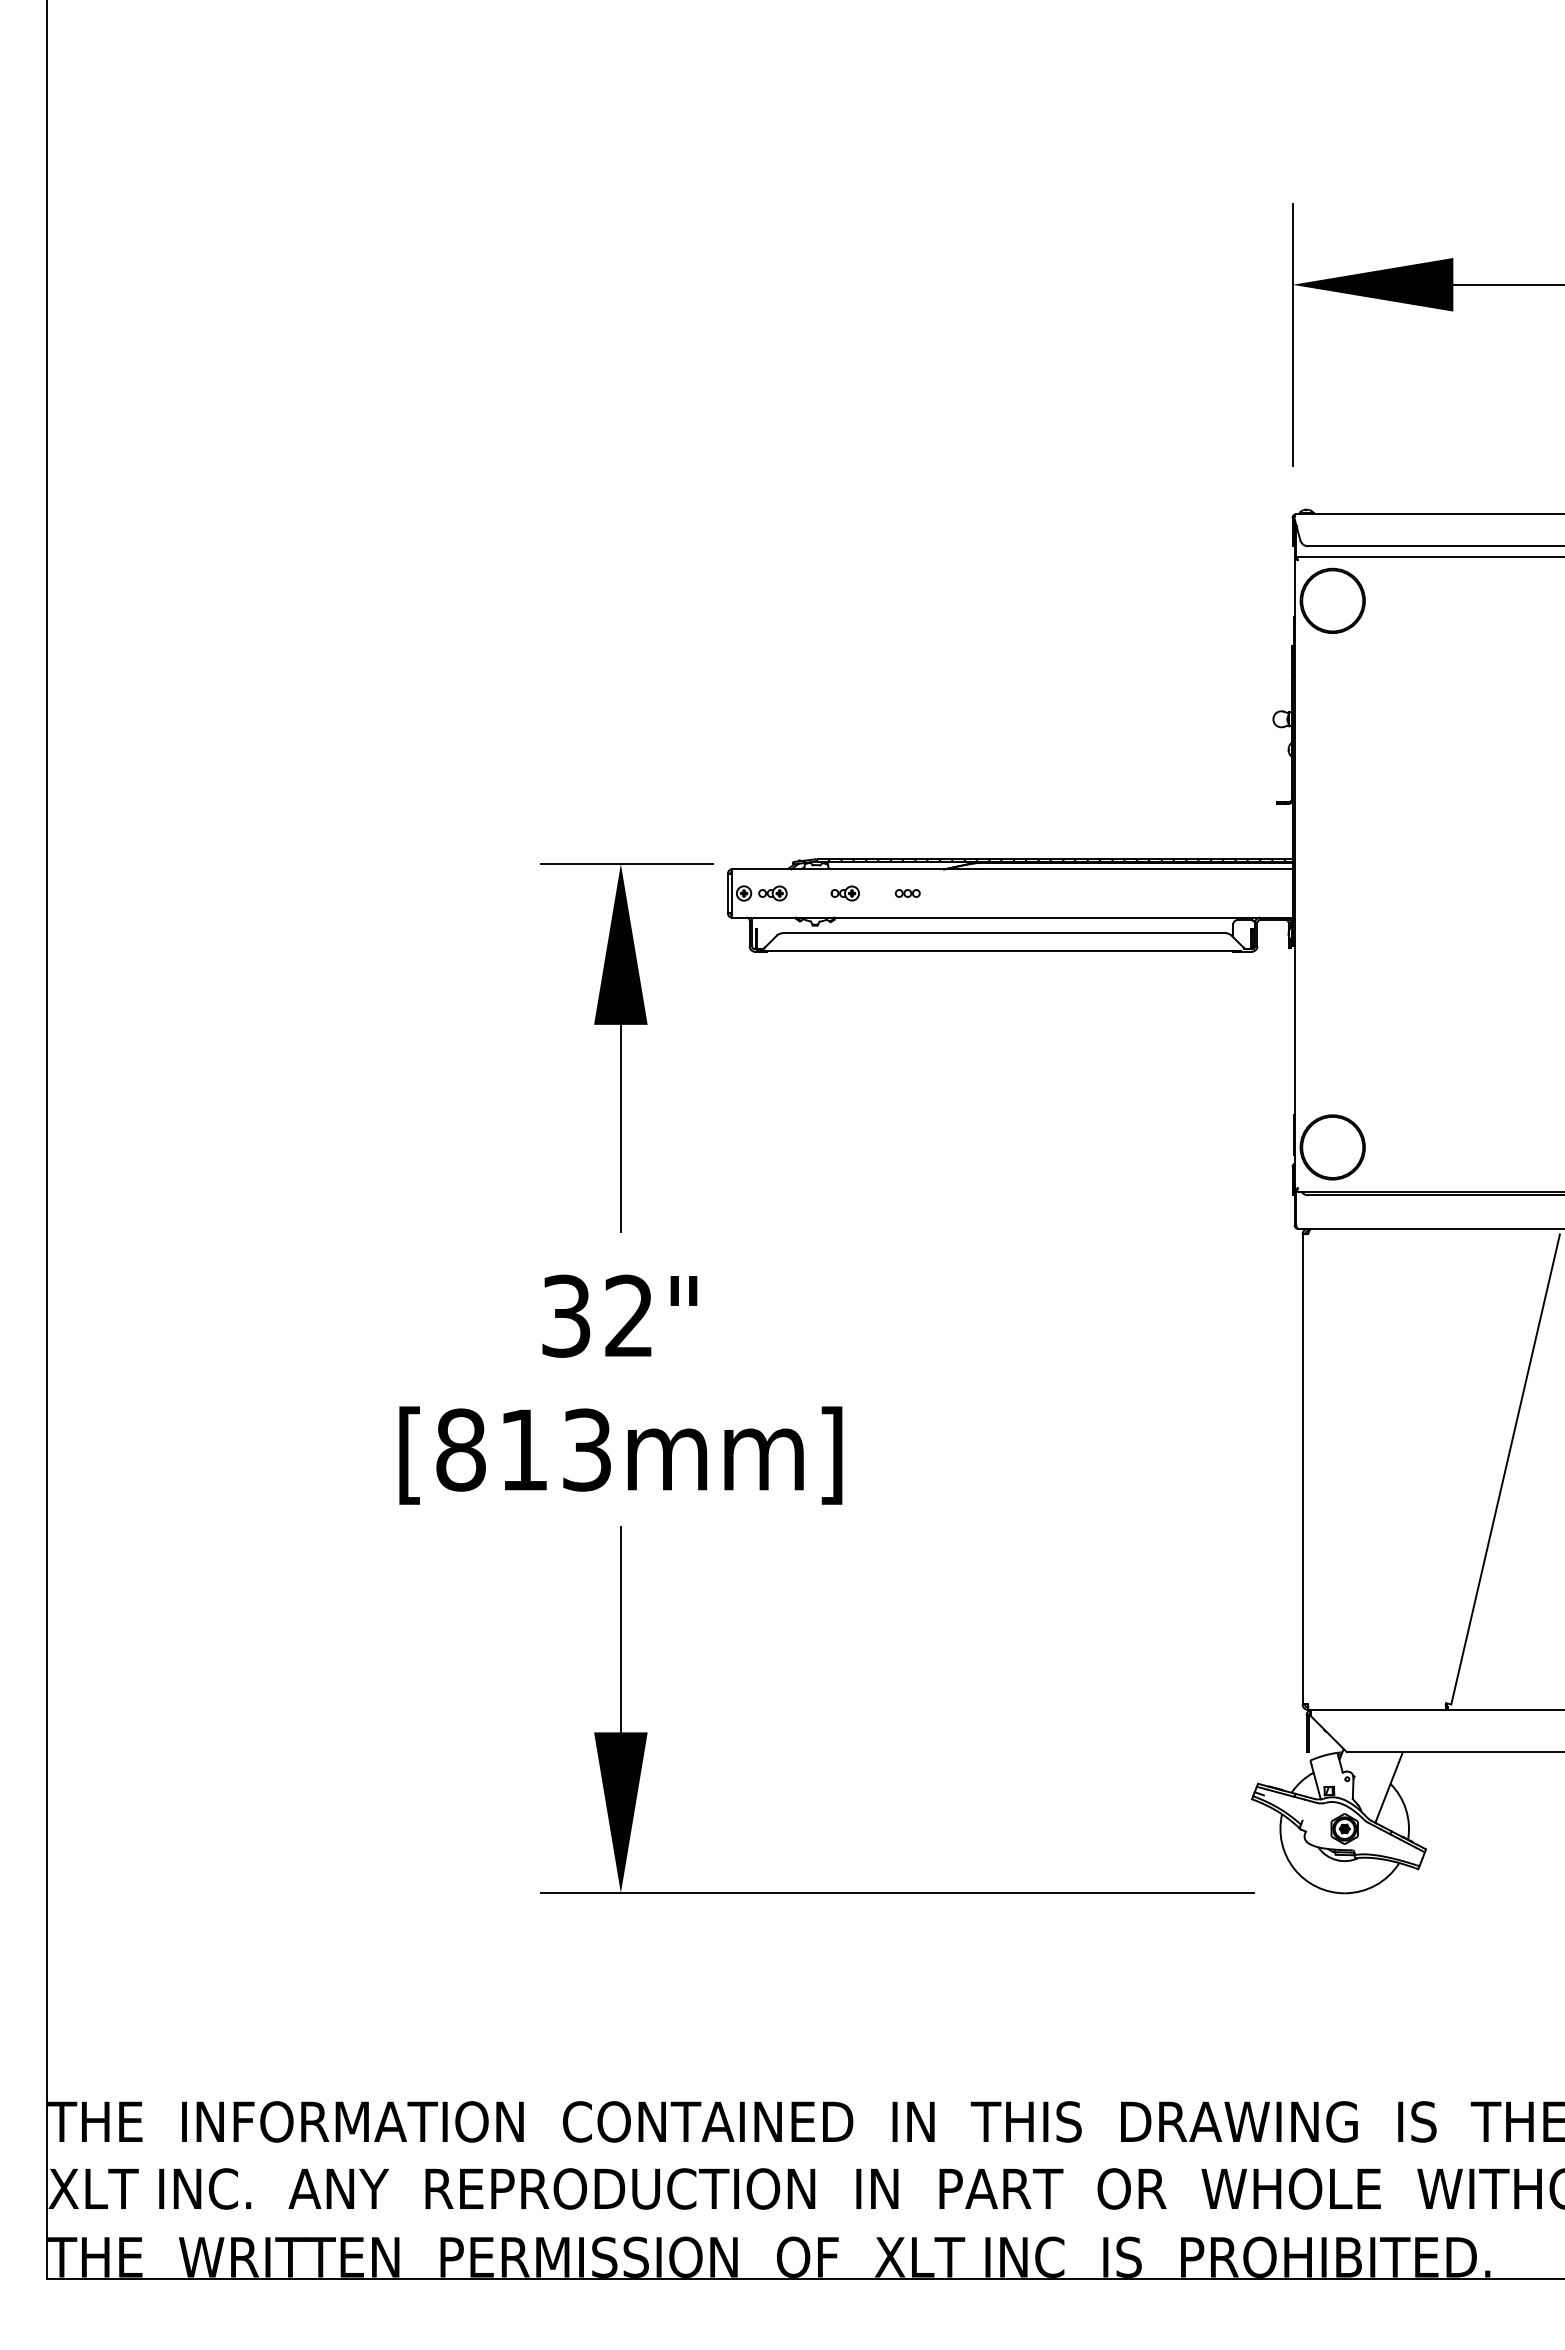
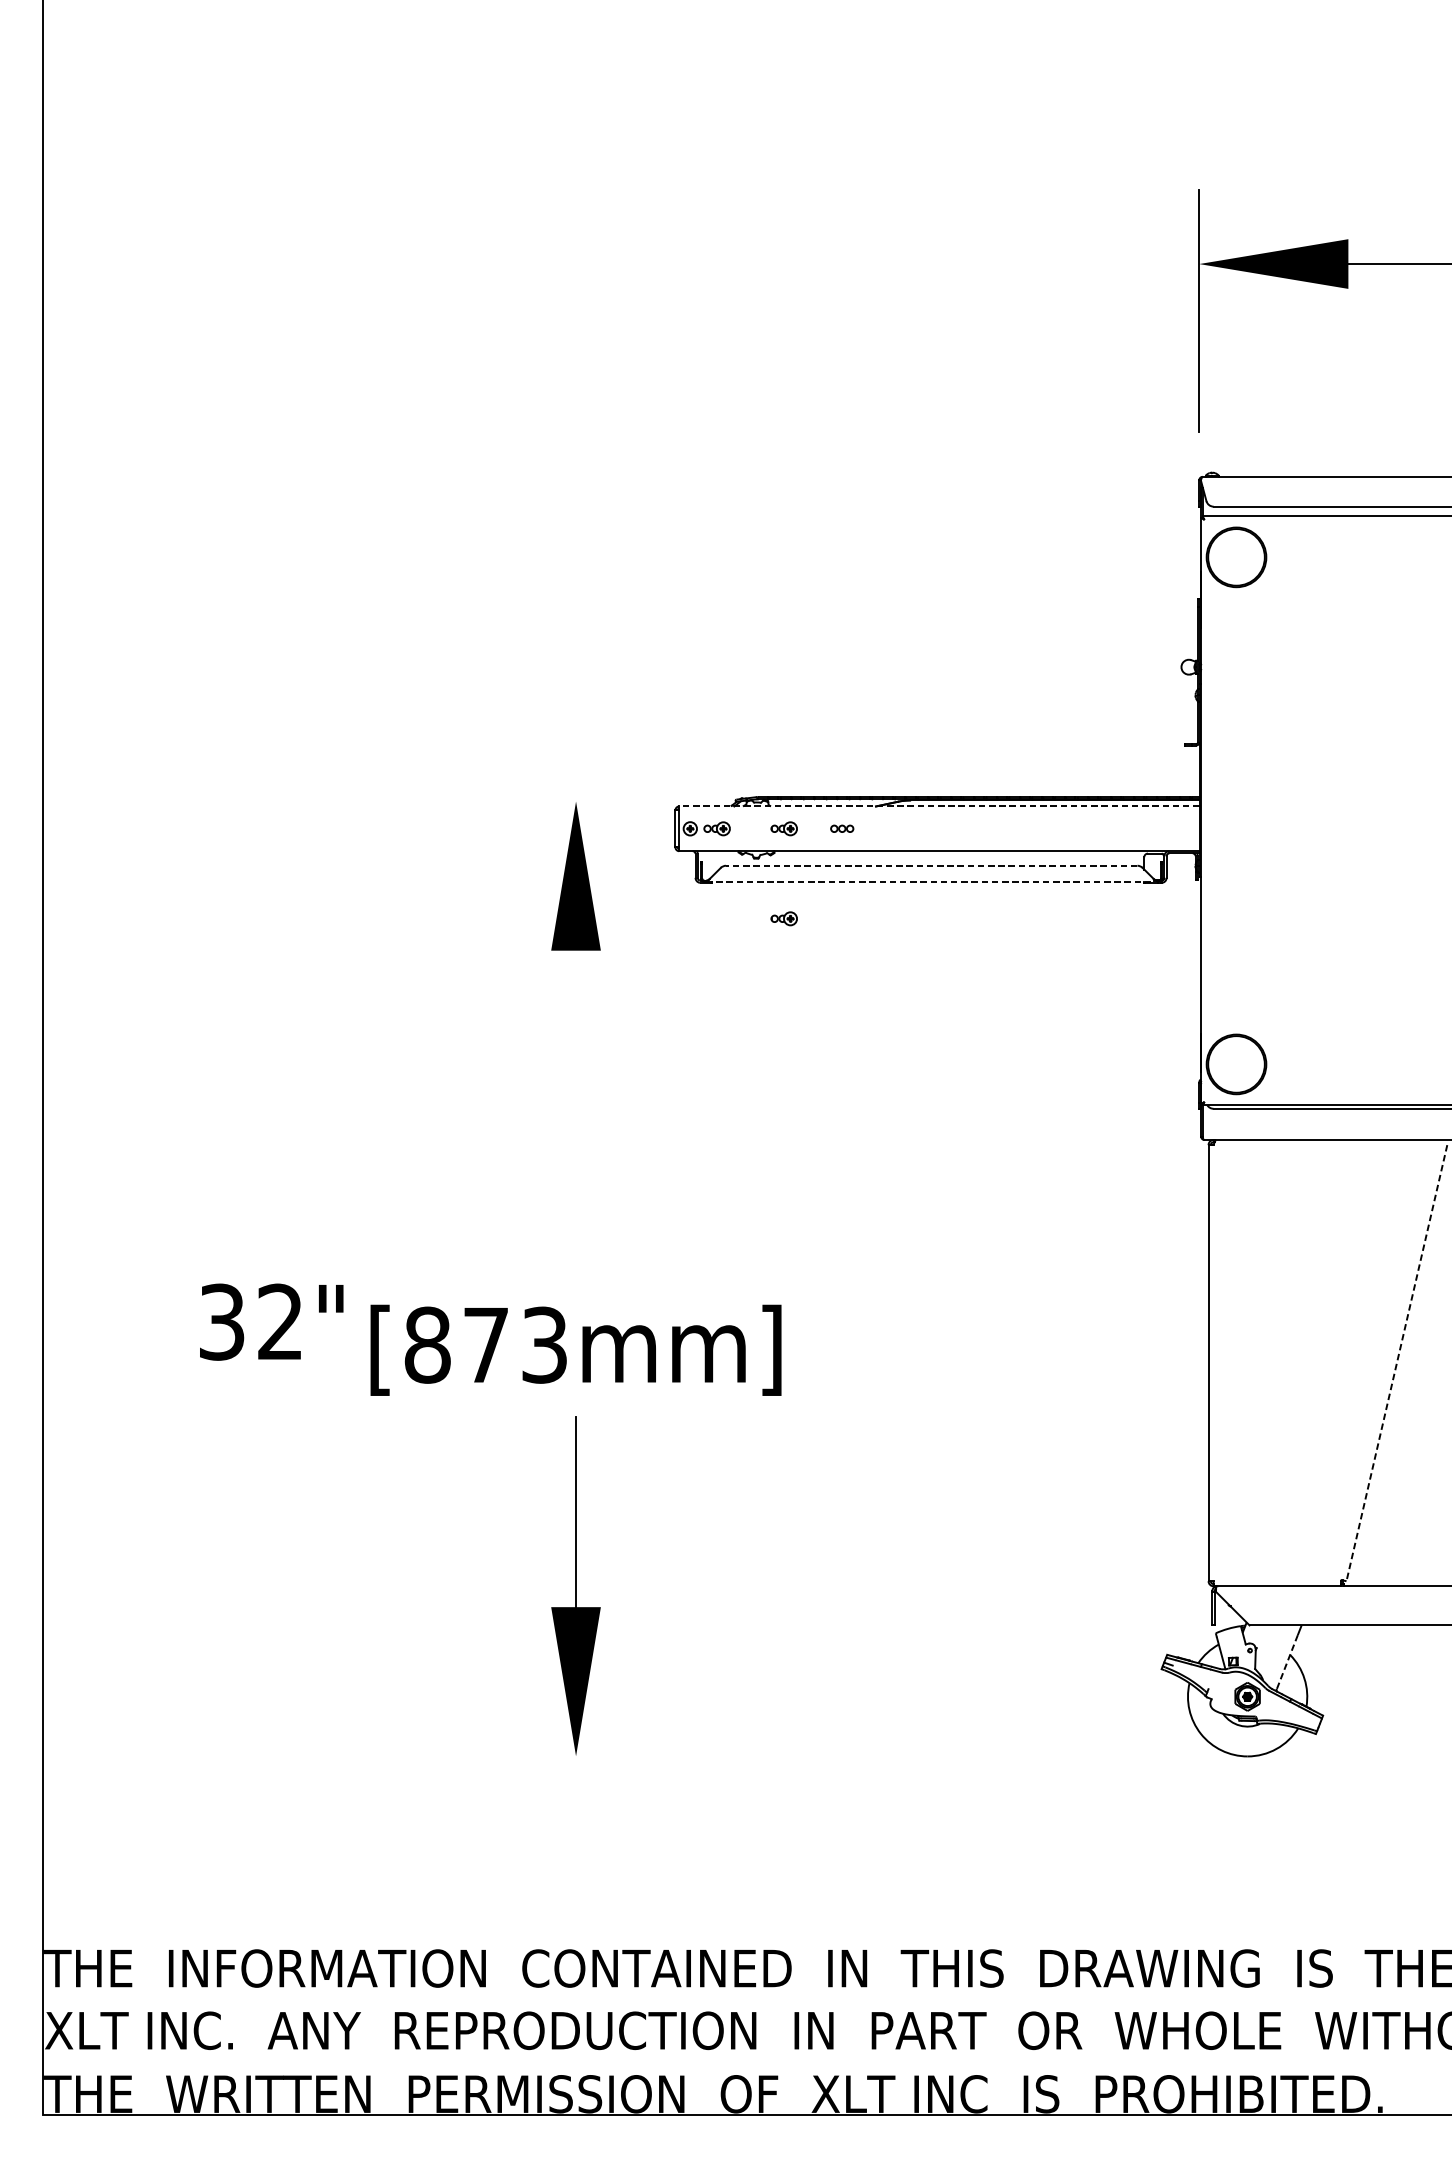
line: (626, 864) -> (581, 801), removed
line: (1012, 869) -> (939, 806), solid -> dashed
line: (1004, 933) -> (931, 865), solid -> dashed
line: (1000, 950) -> (928, 881), solid -> dashed
part: (844, 990) -> (783, 918), added
line: (620, 1105) -> (575, 1025), removed
text: (619, 1315) -> (271, 1321), moved
text: (523, 1449) -> (485, 1344), [813mm] -> [873mm]
line: (1505, 1469) -> (1396, 1363), solid -> dashed
line: (1386, 1793) -> (1286, 1663), solid -> dashed
line: (897, 1893) -> (832, 1756), removed

